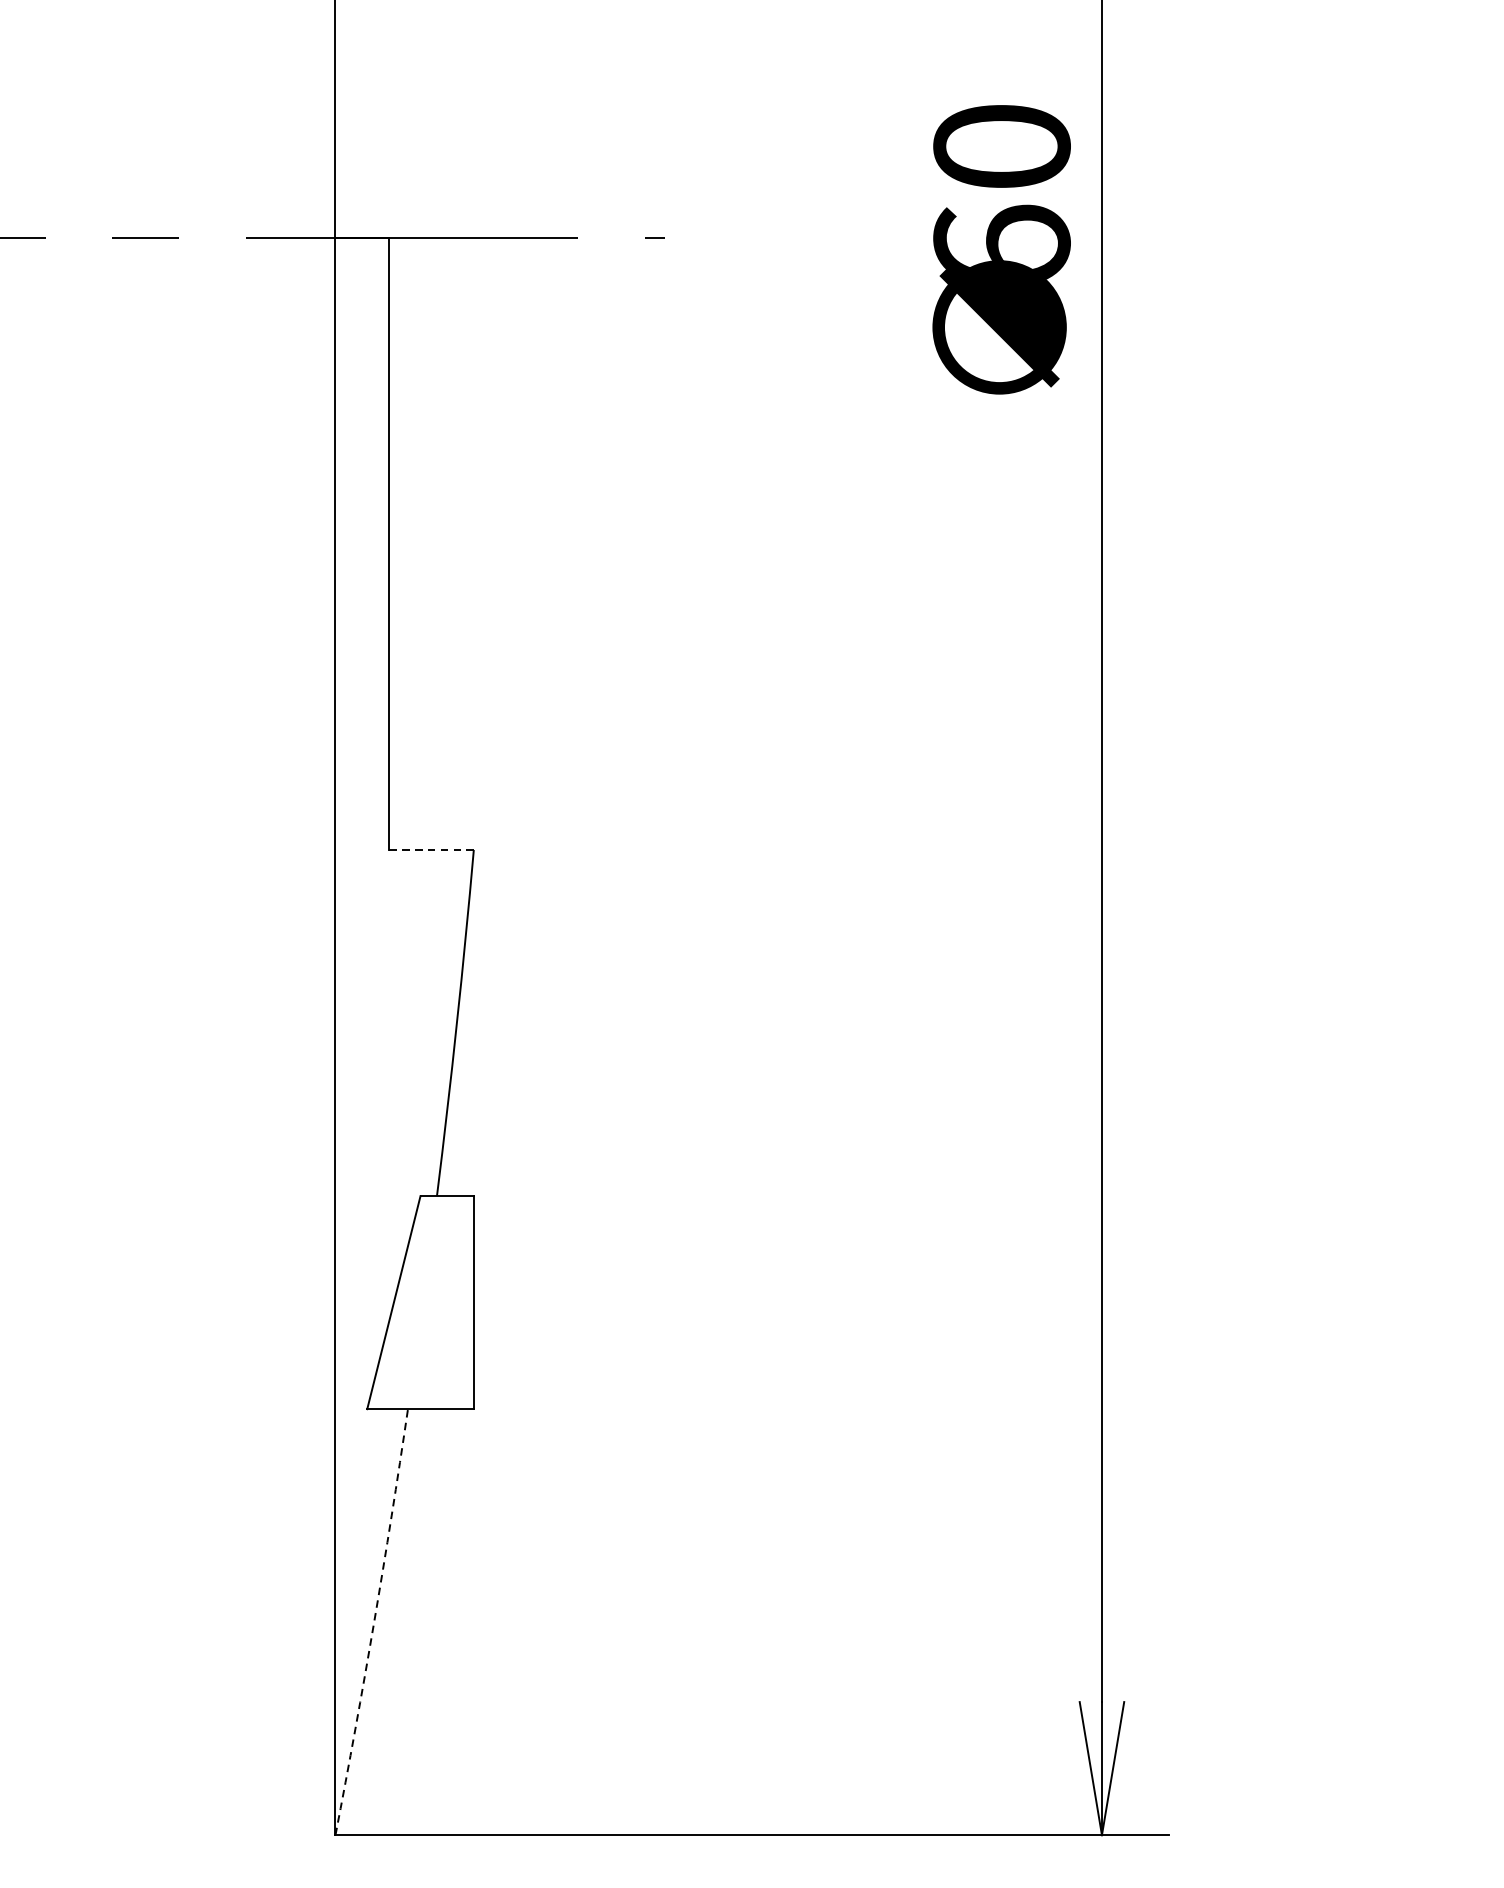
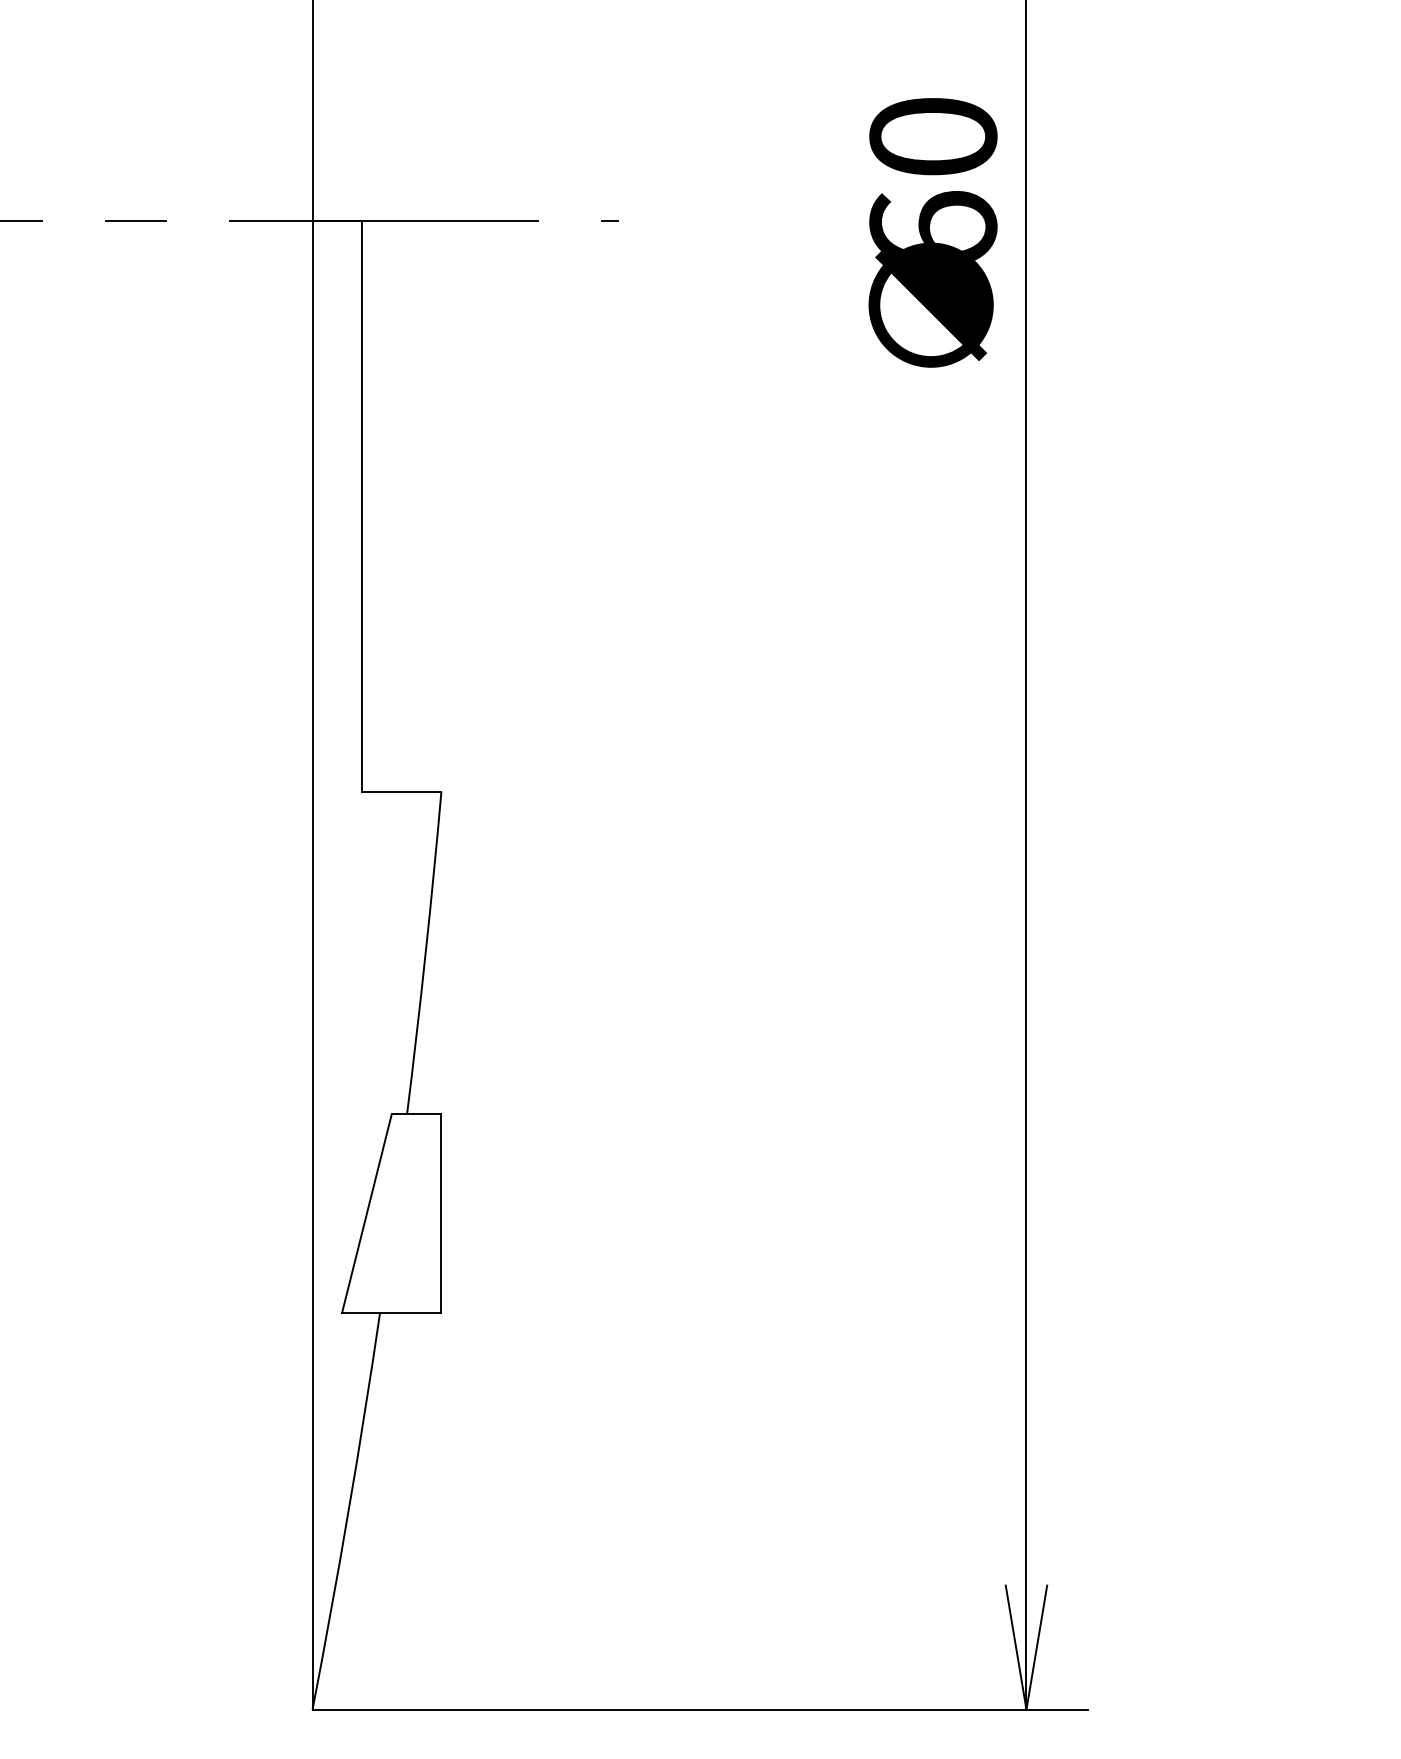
line: (430, 849) -> (401, 791), dashed -> solid
arc: (374, 1622) -> (348, 1511), dashed -> solid

